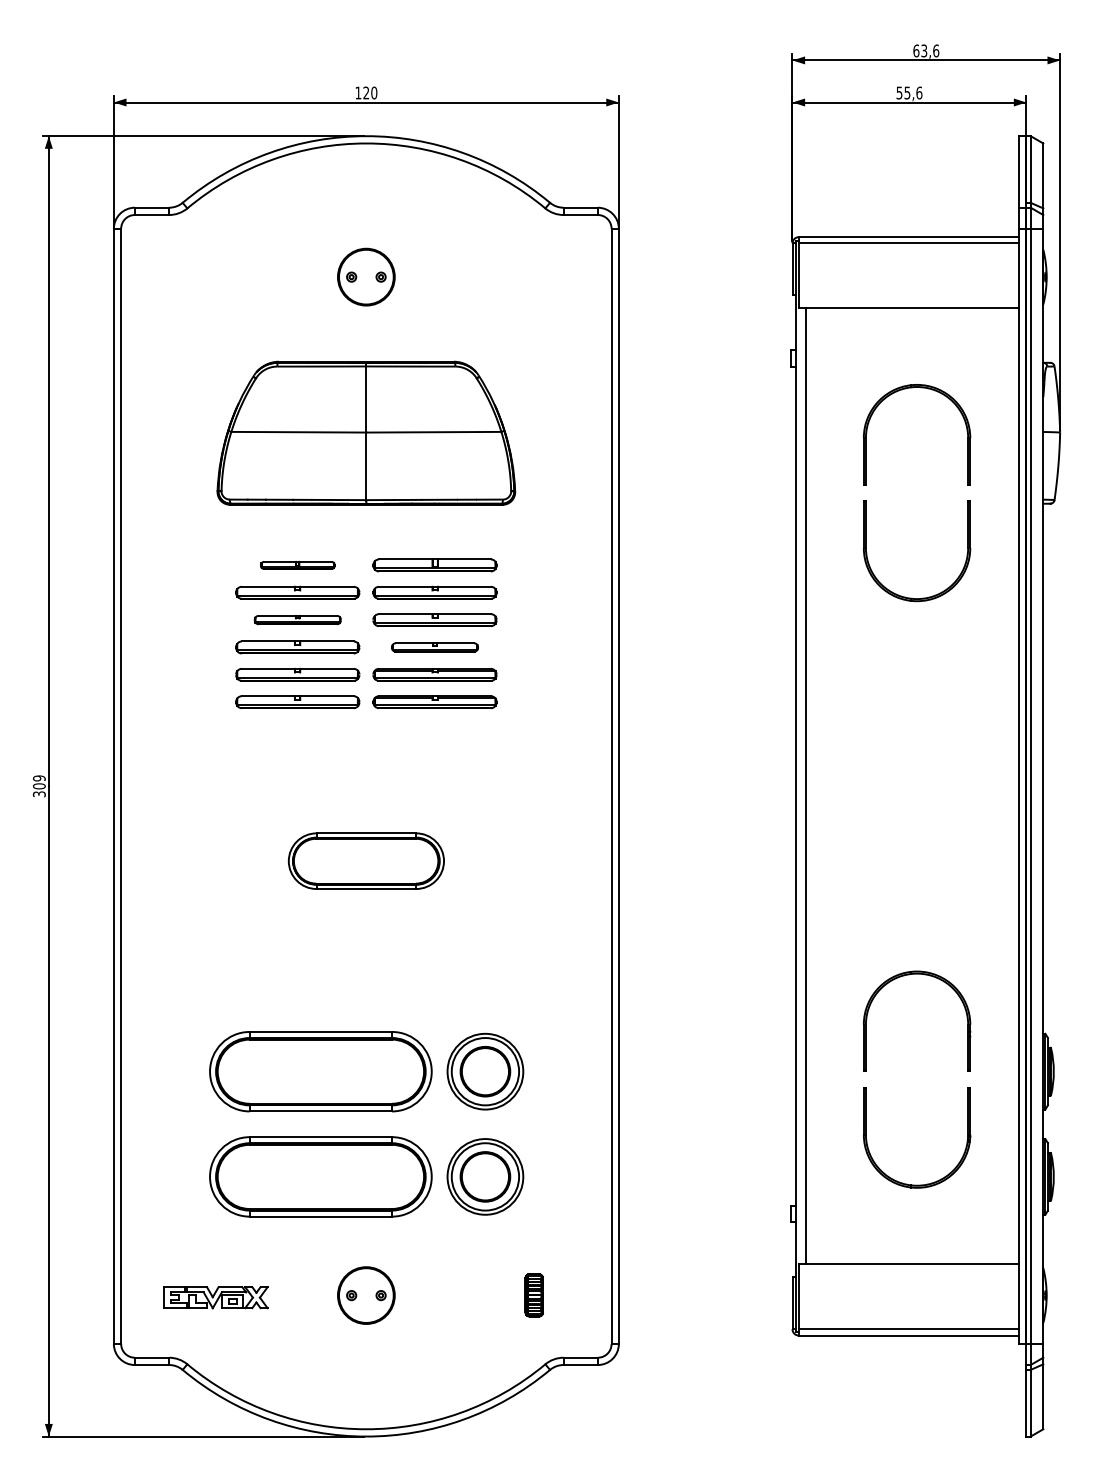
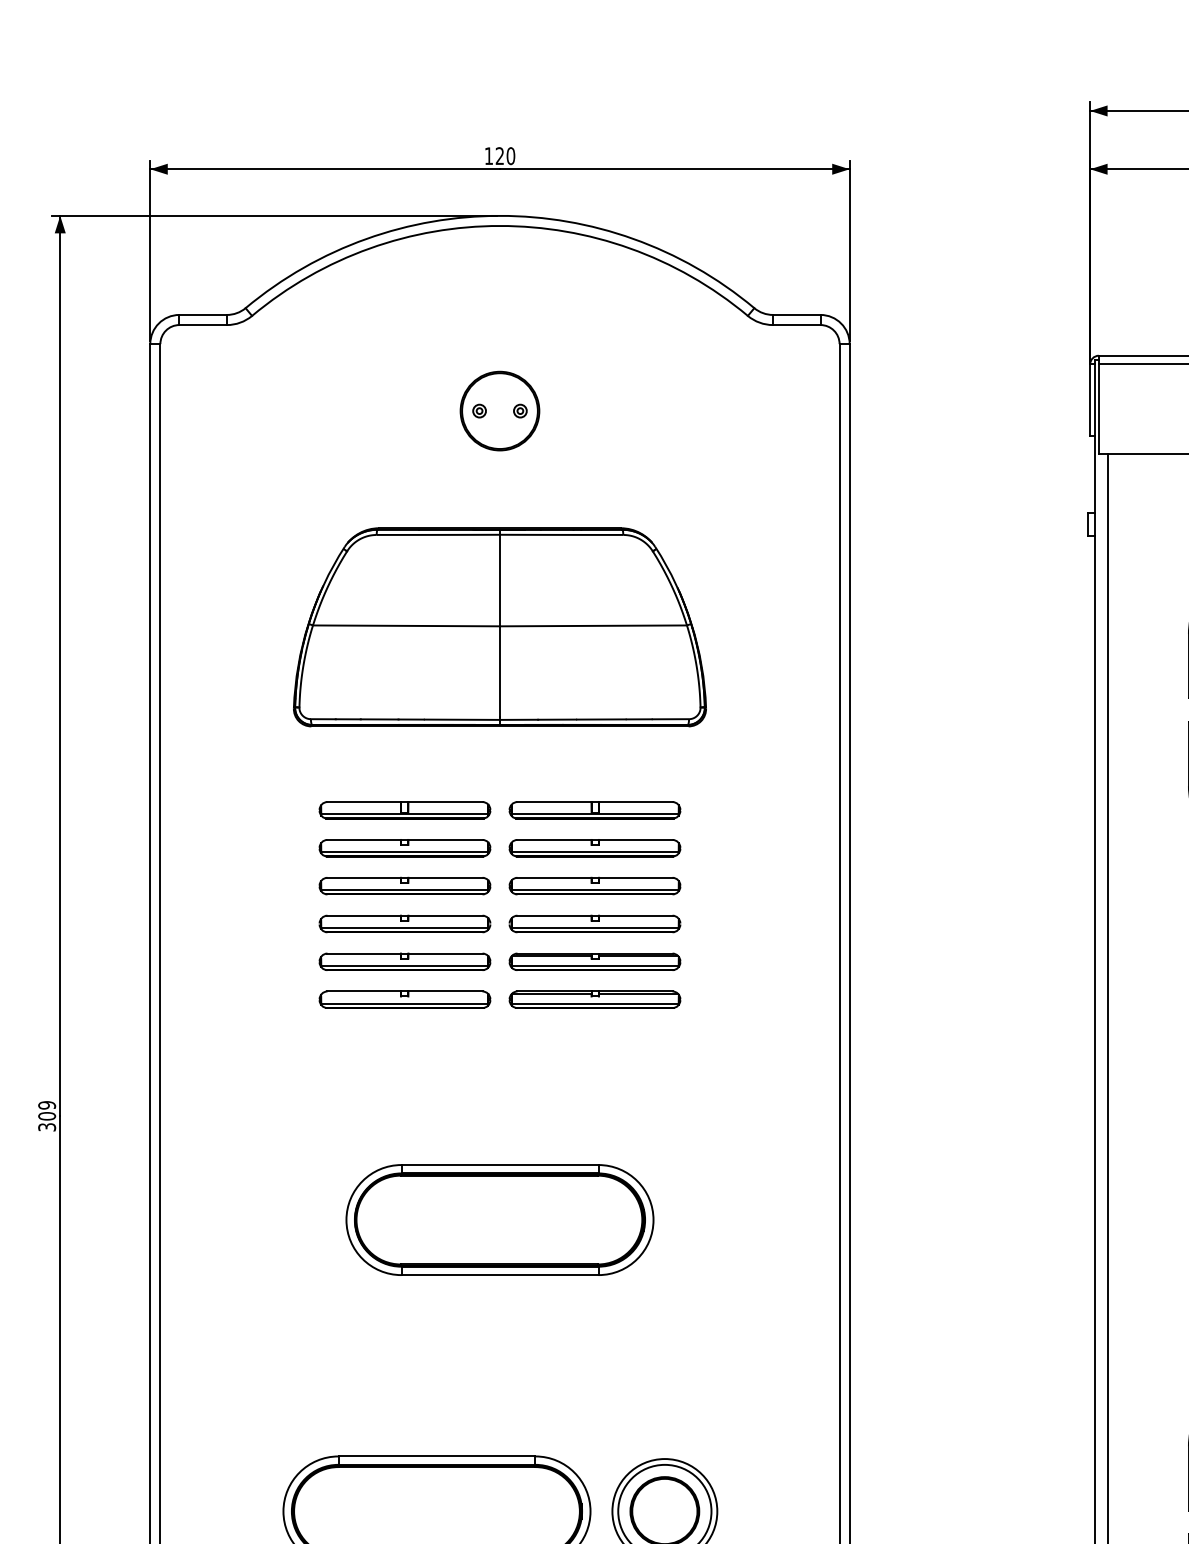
part: (297, 565) -> (404, 810), size x1.67
part: (297, 619) -> (404, 885), size x1.43
part: (434, 647) -> (594, 924), size x1.43
part: (366, 860) -> (500, 1218), size x1.43

